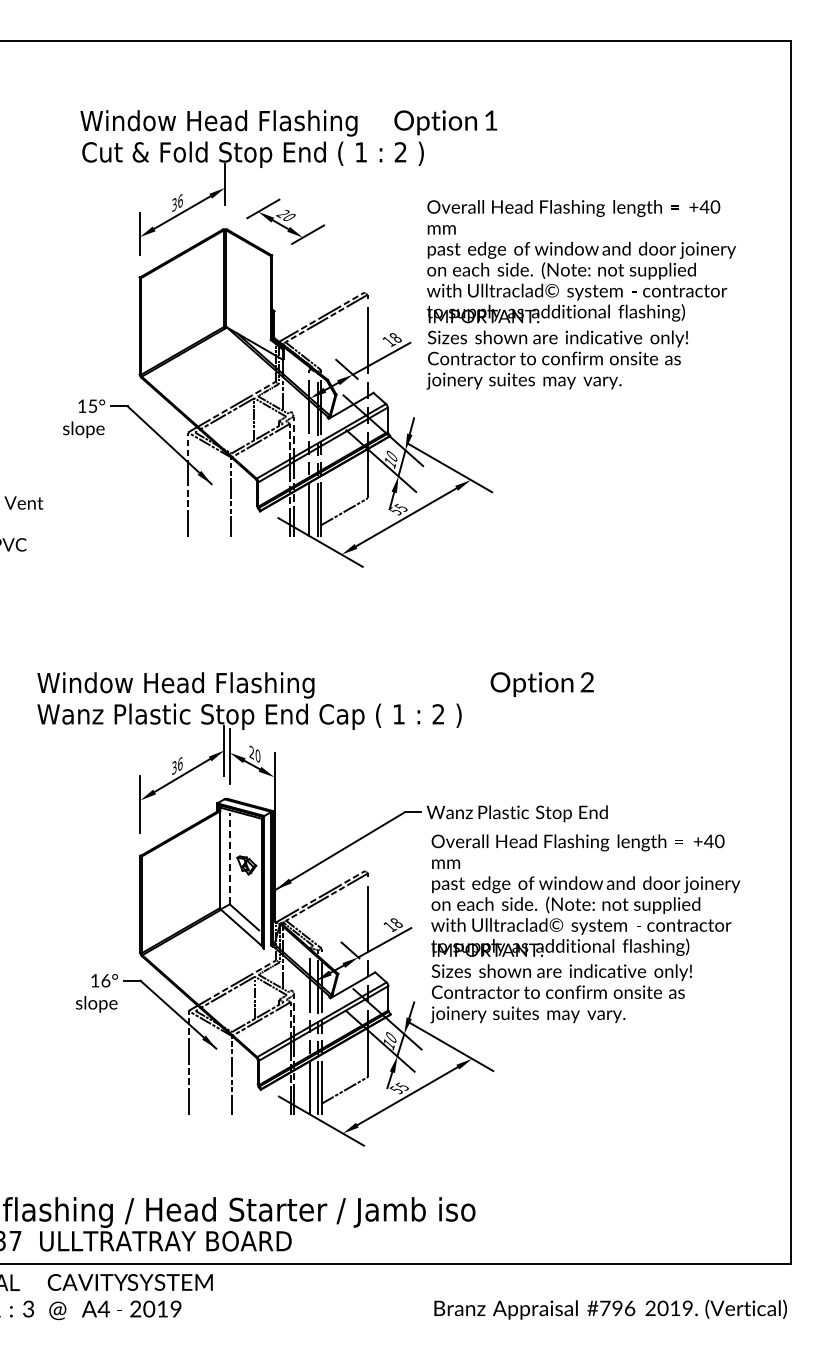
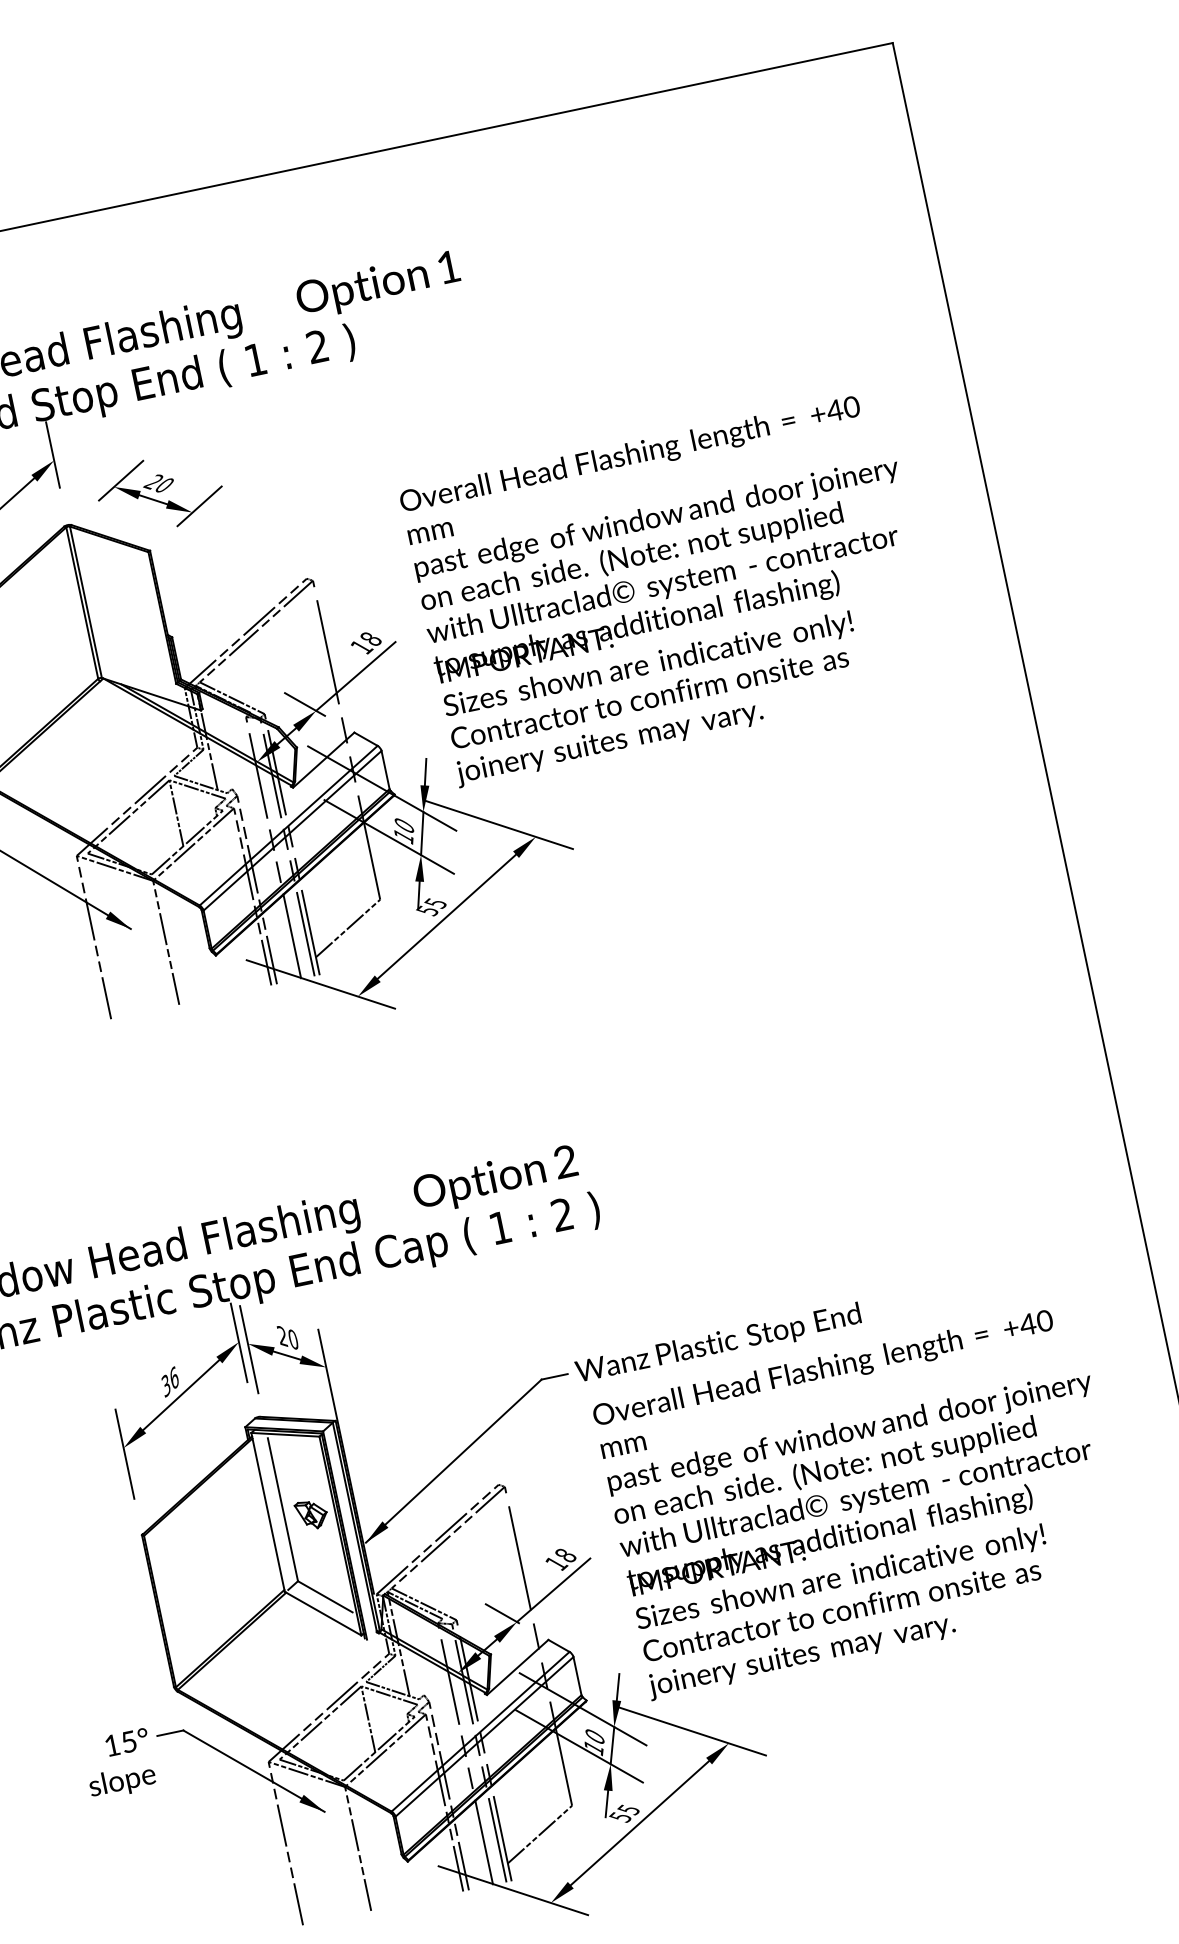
text: (580, 294) -> (669, 588), moved
text: (541, 684) -> (494, 1180), moved
line: (229, 858) -> (282, 1509), dashed -> solid
text: (105, 980) -> (128, 1741), 16° -> 15°

